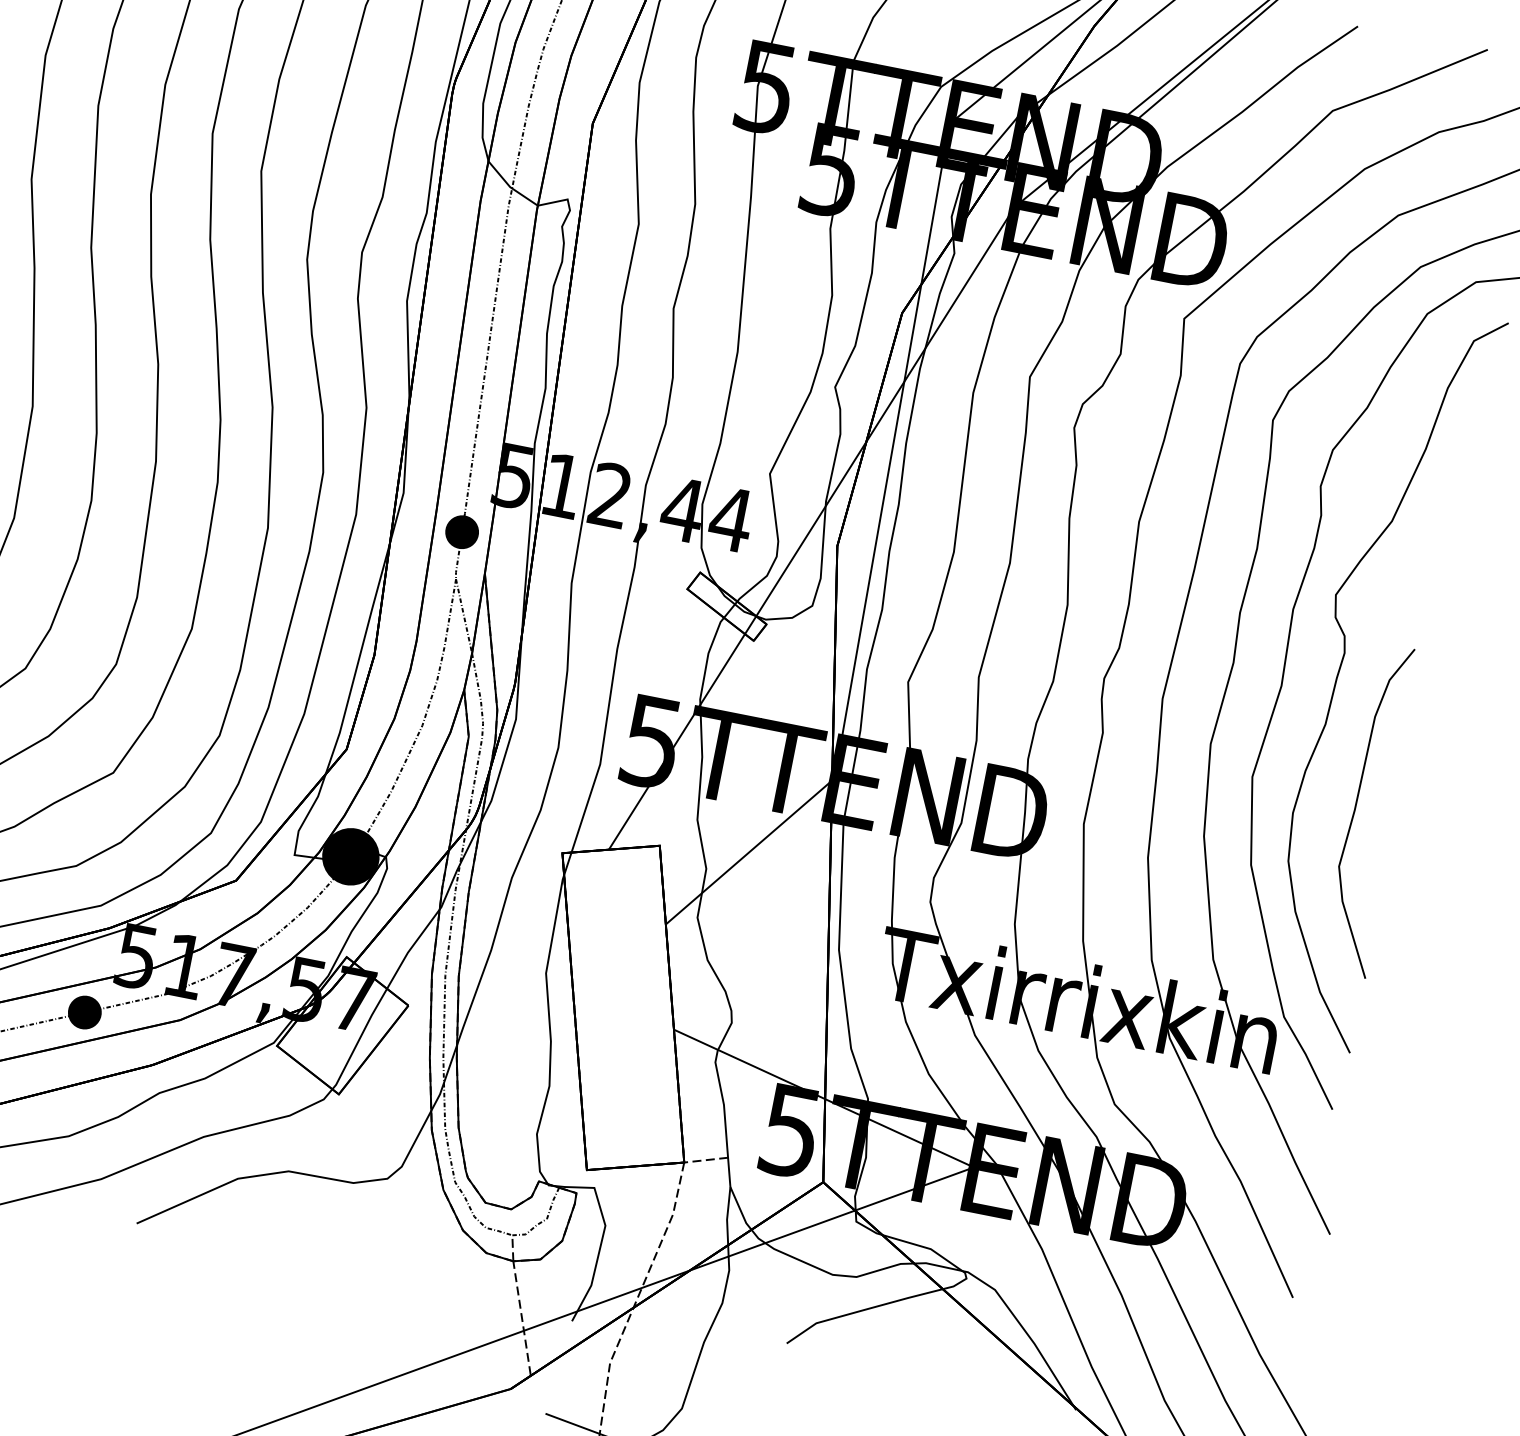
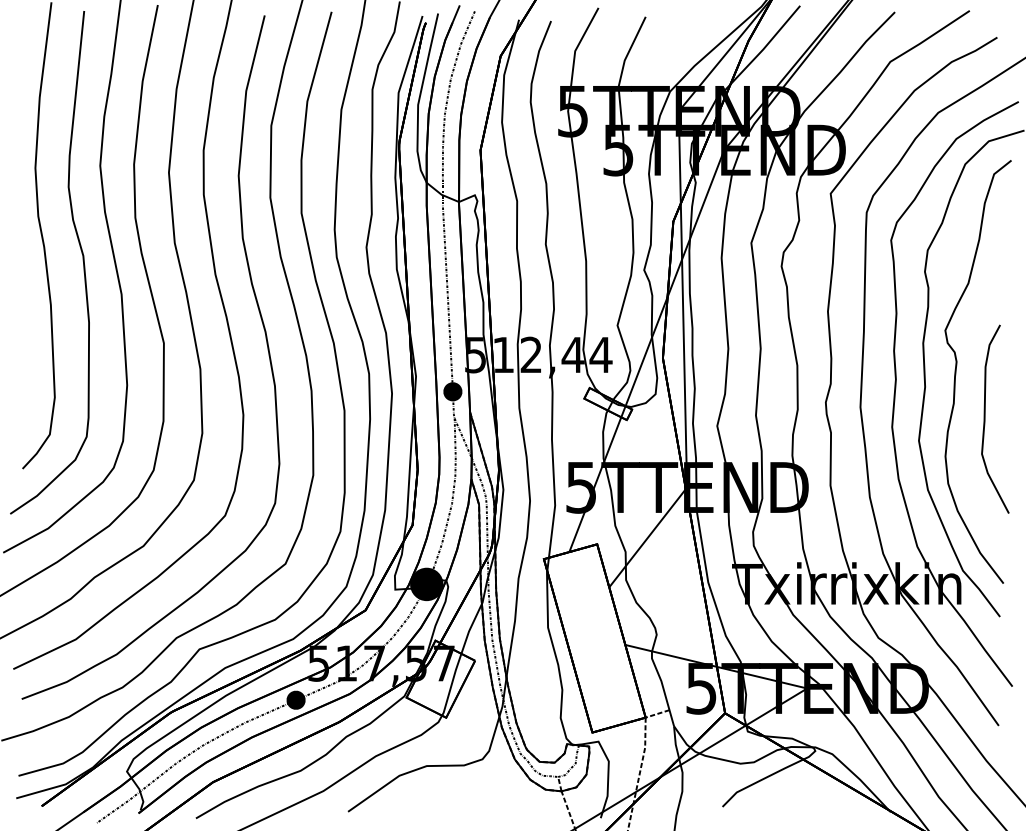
curve: (1357, 806) -> (985, 418), moved

